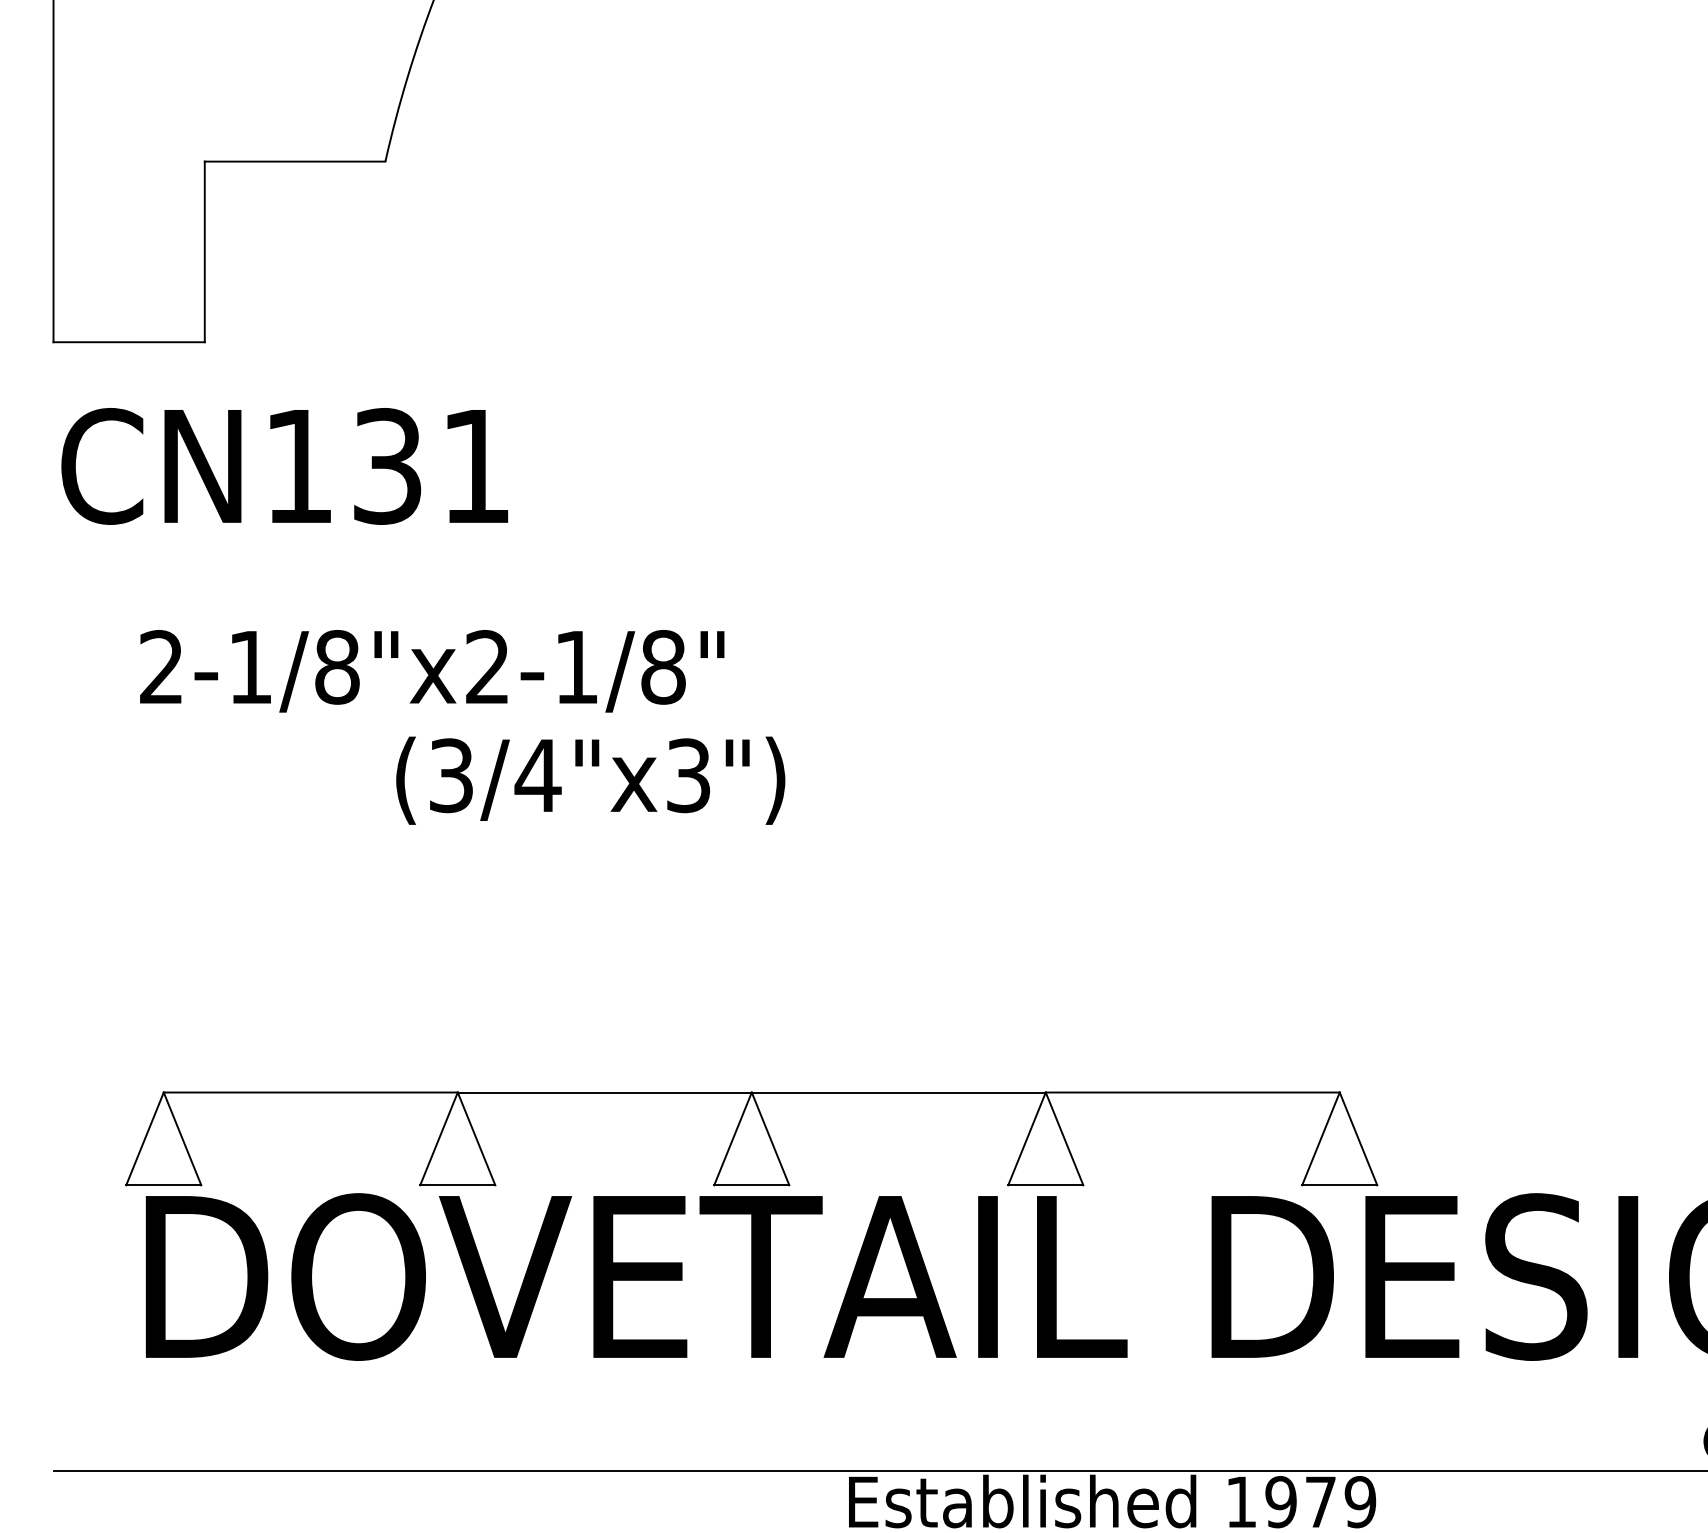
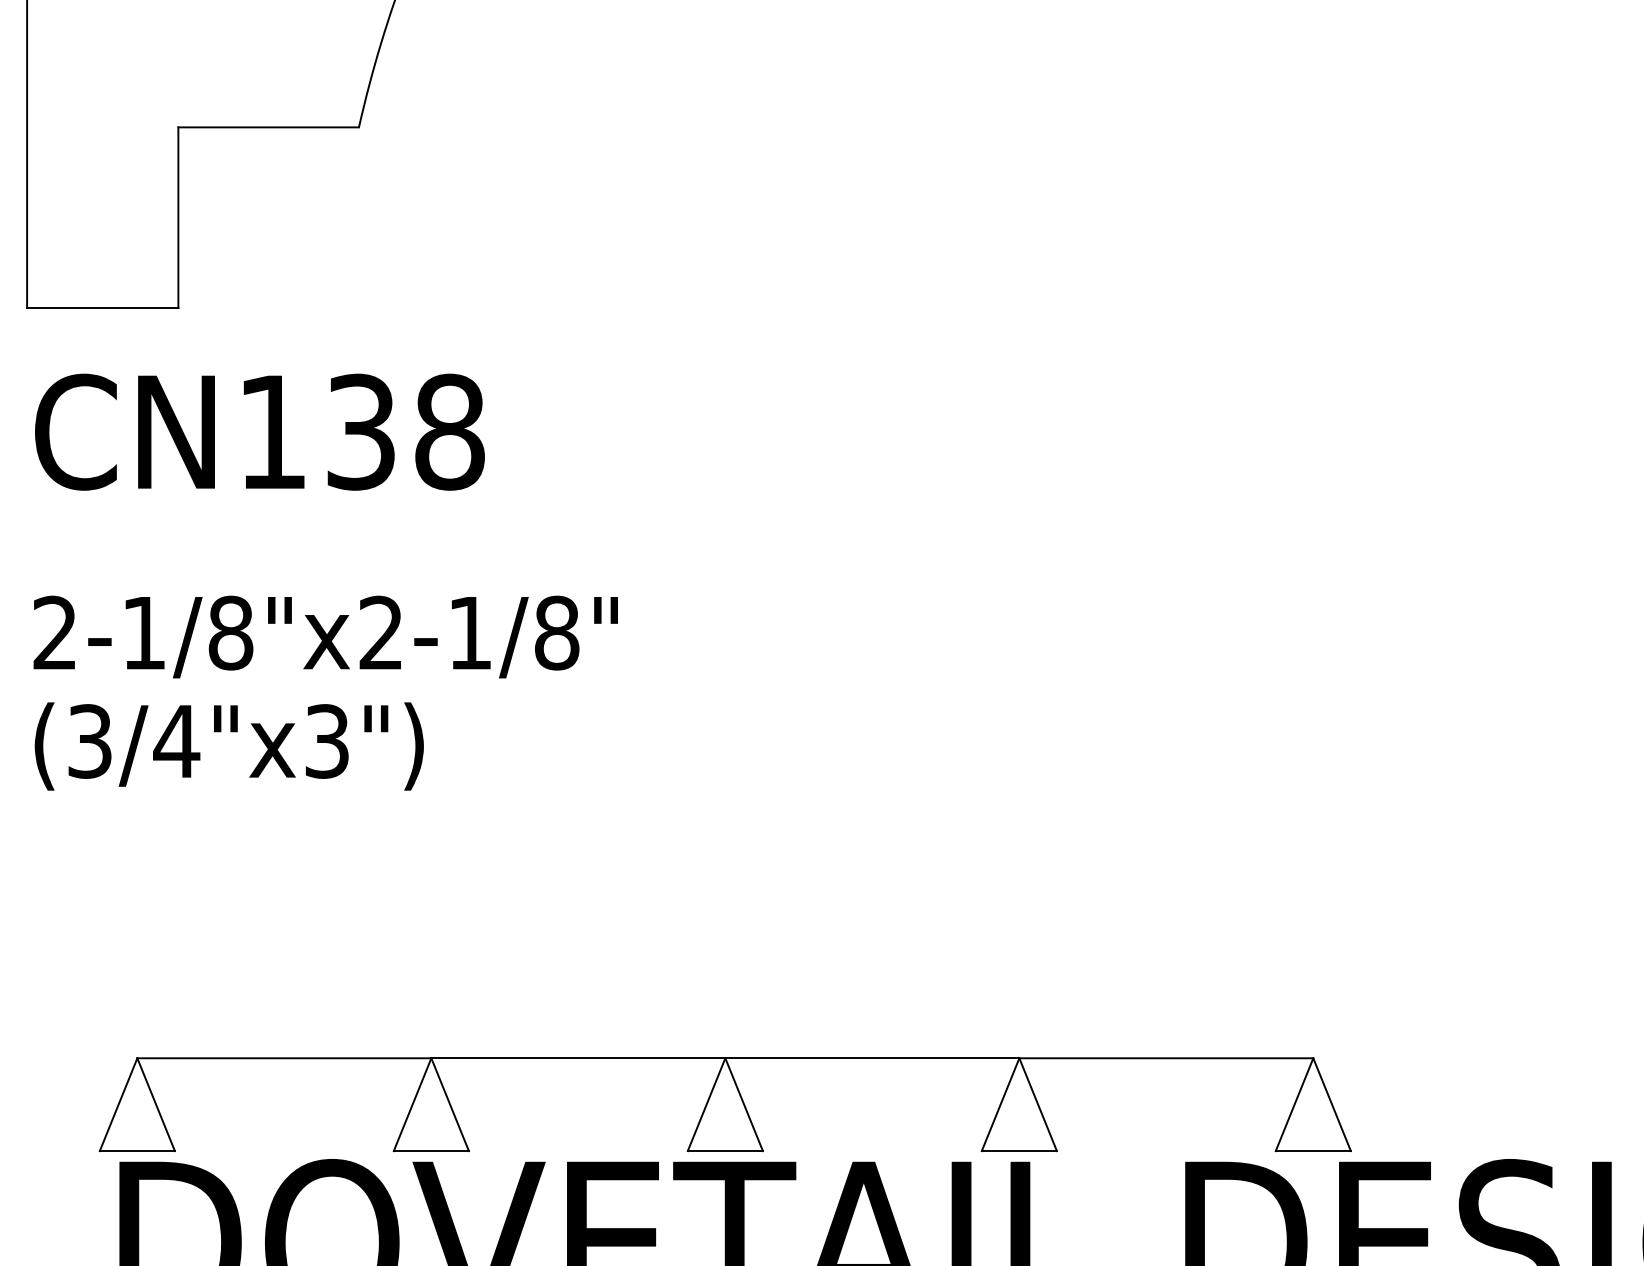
text: (476, 466) -> (450, 432), CN131 -> CN138
text: (432, 671) -> (326, 637), moved
text: (590, 780) -> (229, 746), moved

